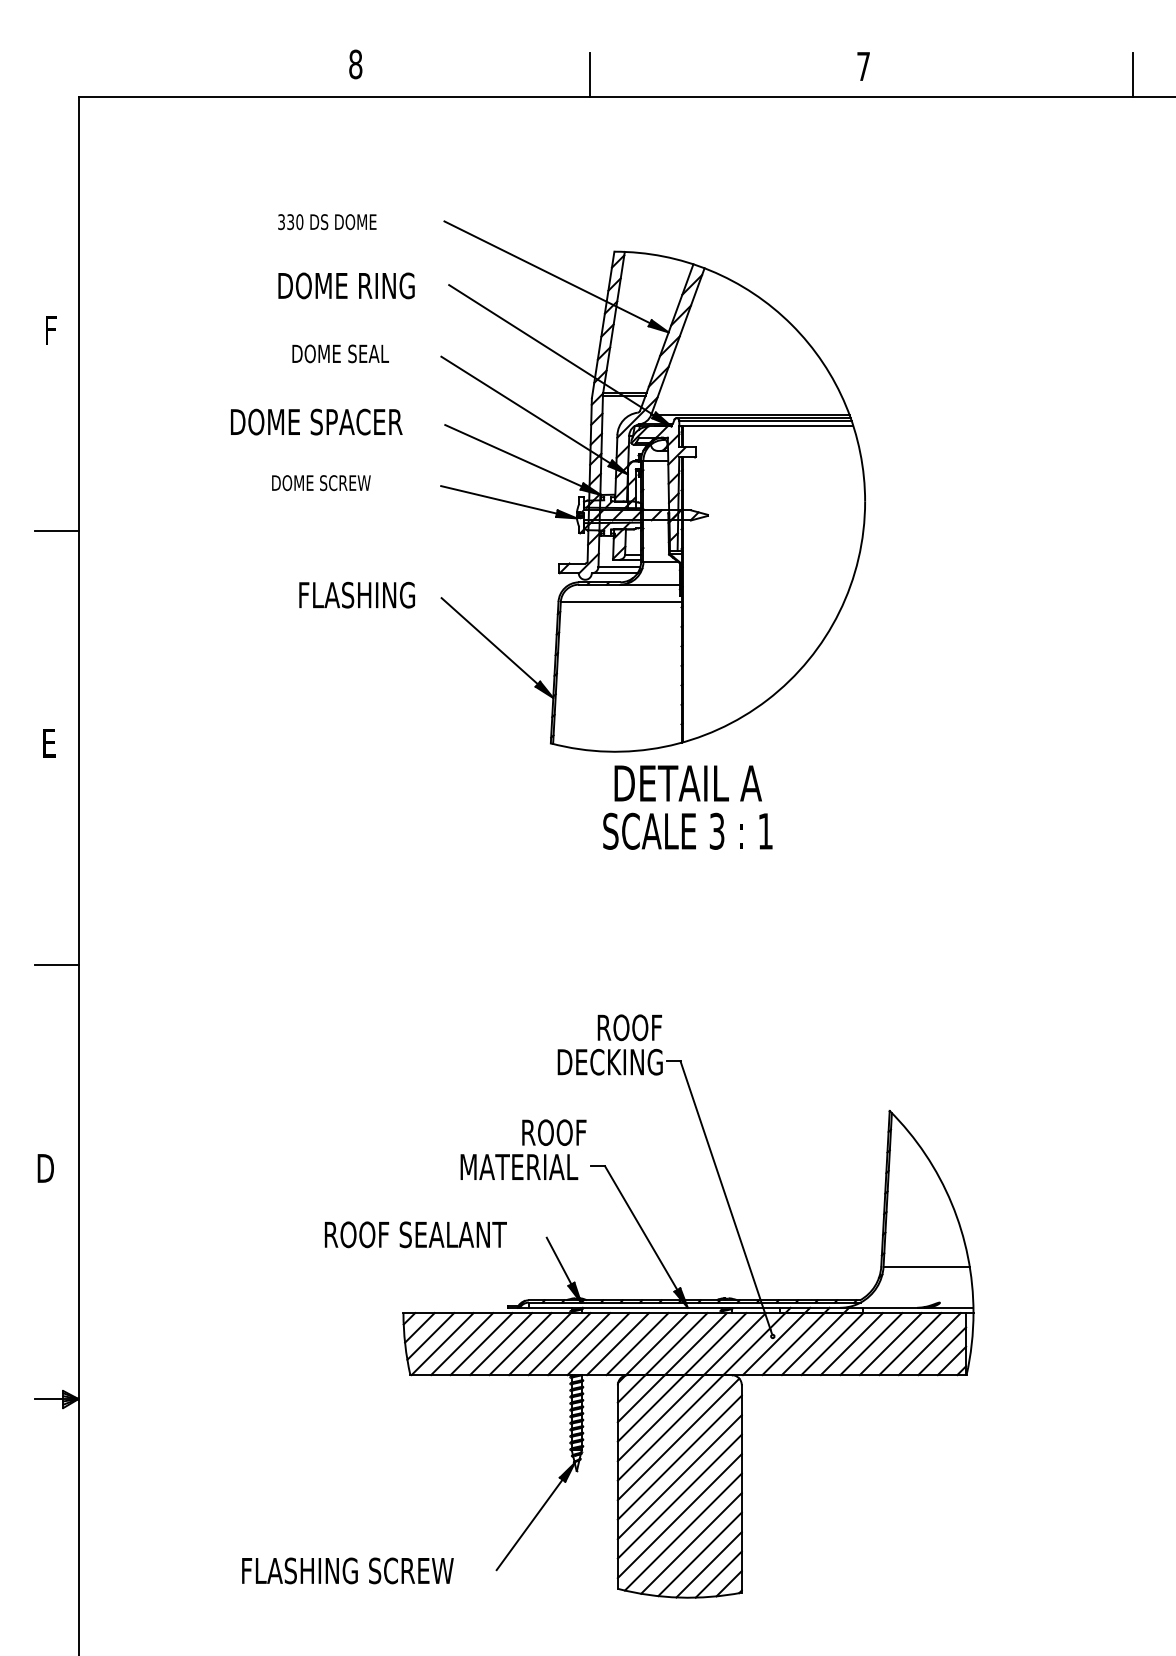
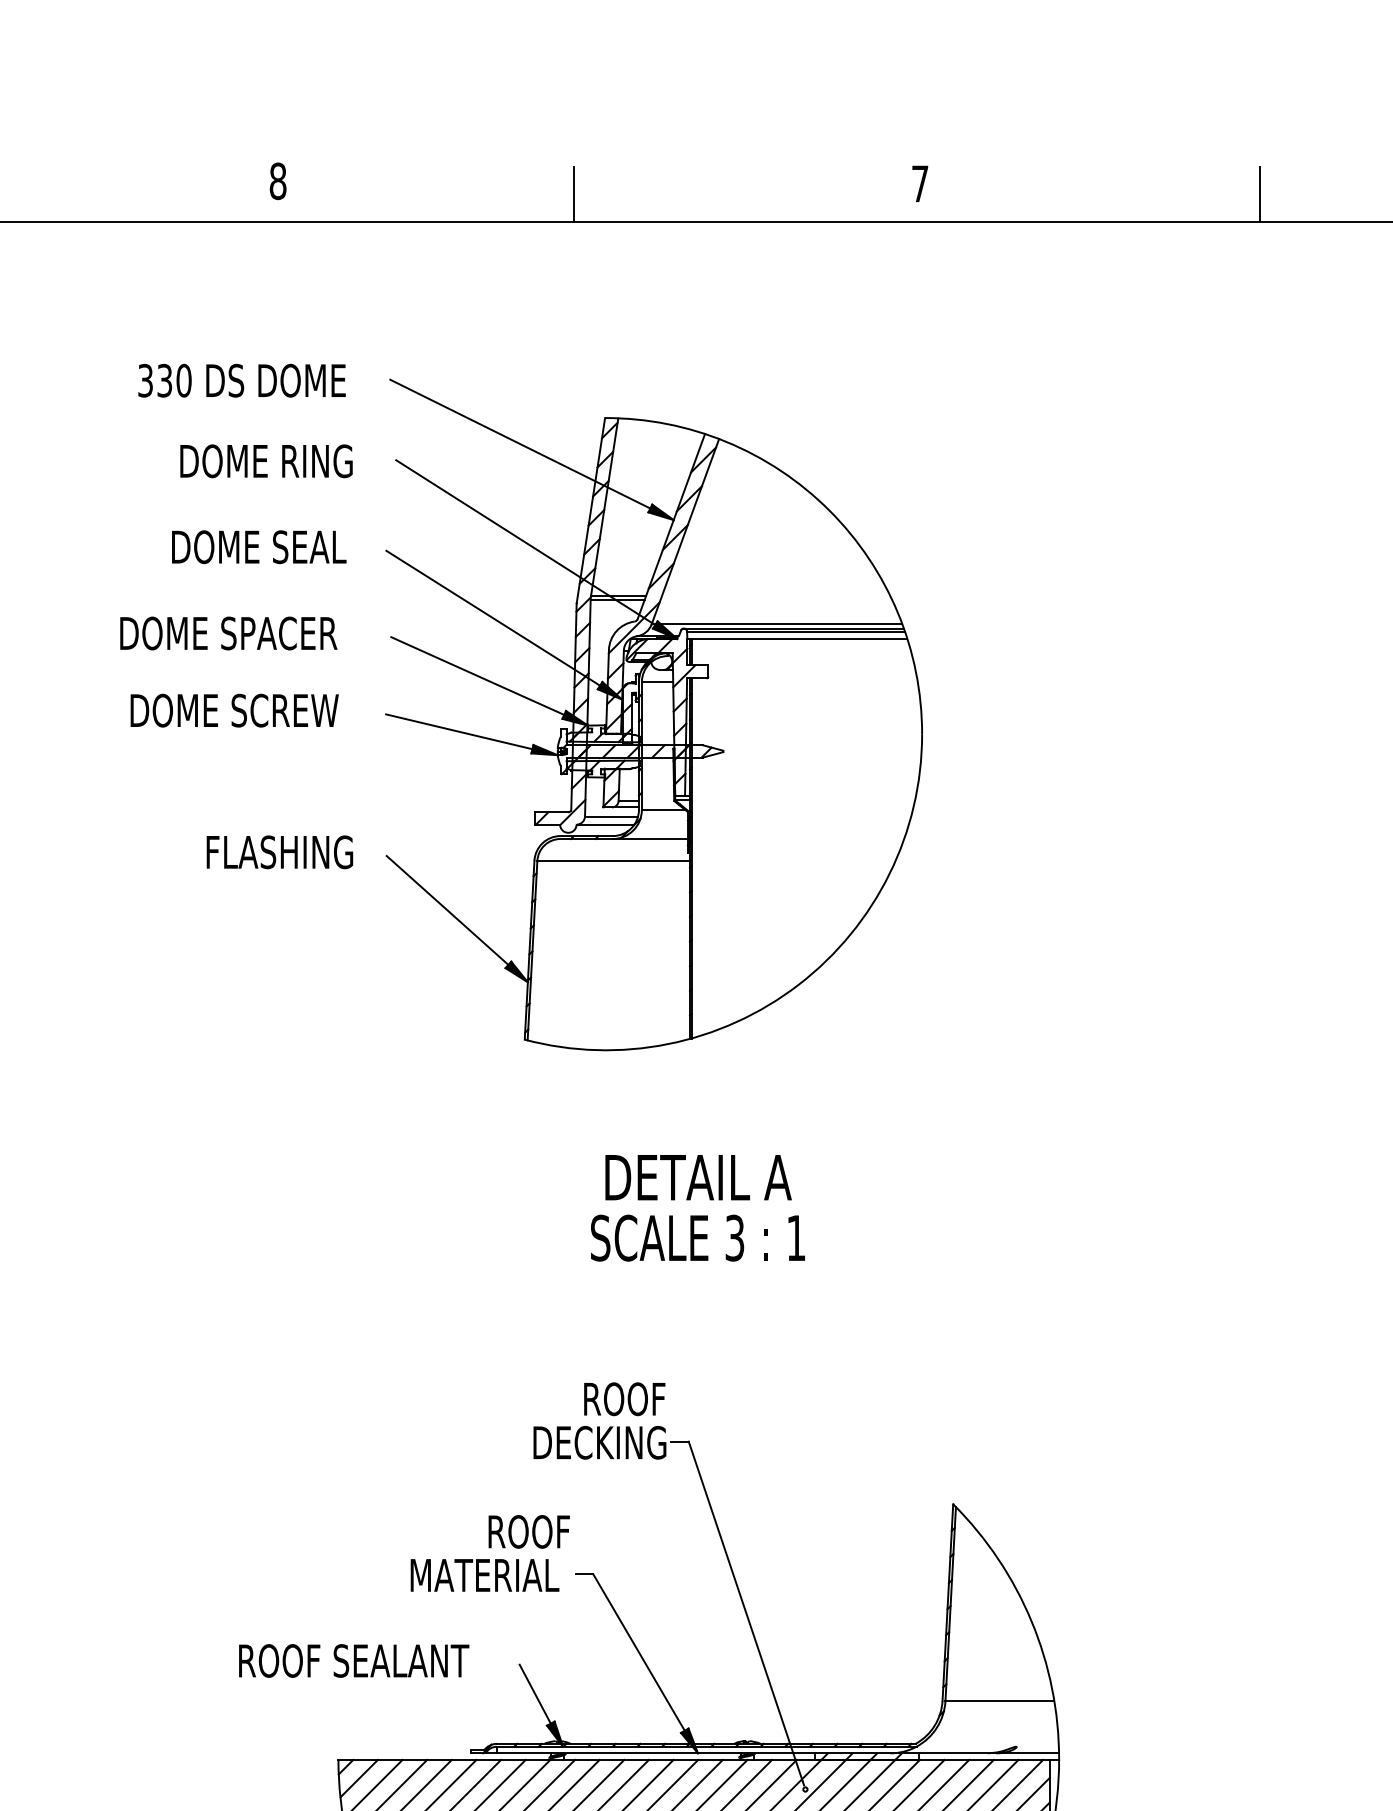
part: (327, 221) -> (242, 379), size x1.67
part: (340, 353) -> (258, 546), size x1.43
part: (321, 482) -> (234, 709), size x1.67
part: (687, 807) -> (697, 1207), moved

